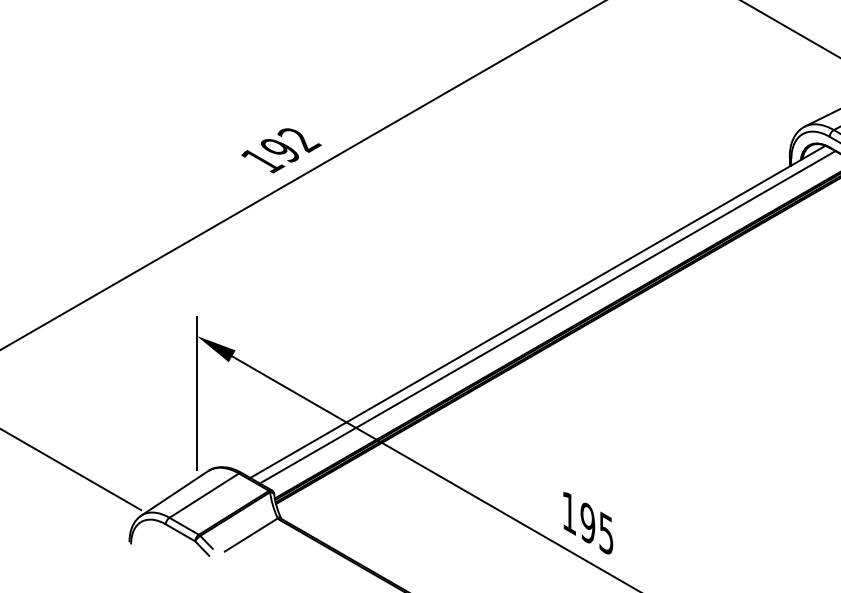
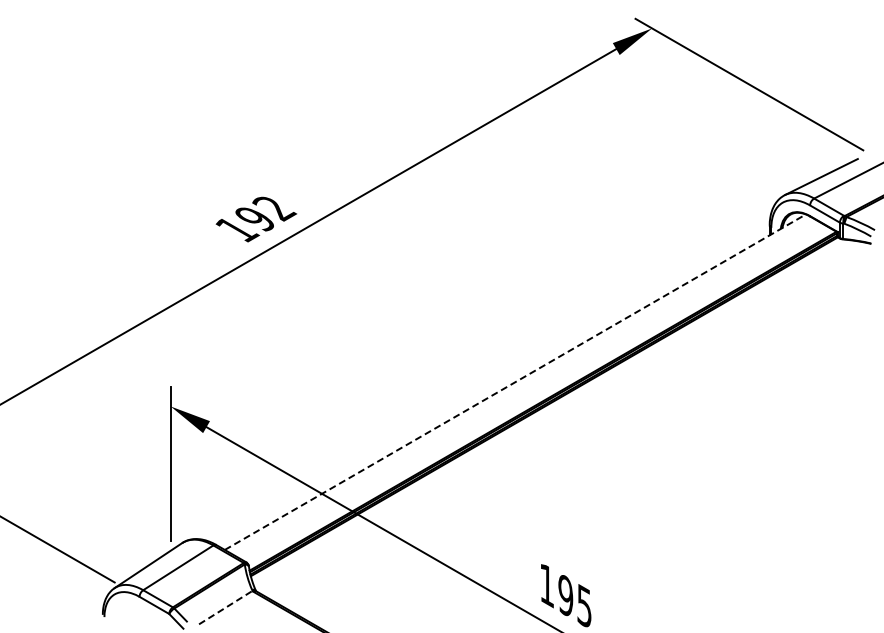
line: (538, 311) -> (515, 381), solid -> dashed
line: (546, 317) -> (524, 387), removed
line: (251, 534) -> (226, 607), solid -> dashed

